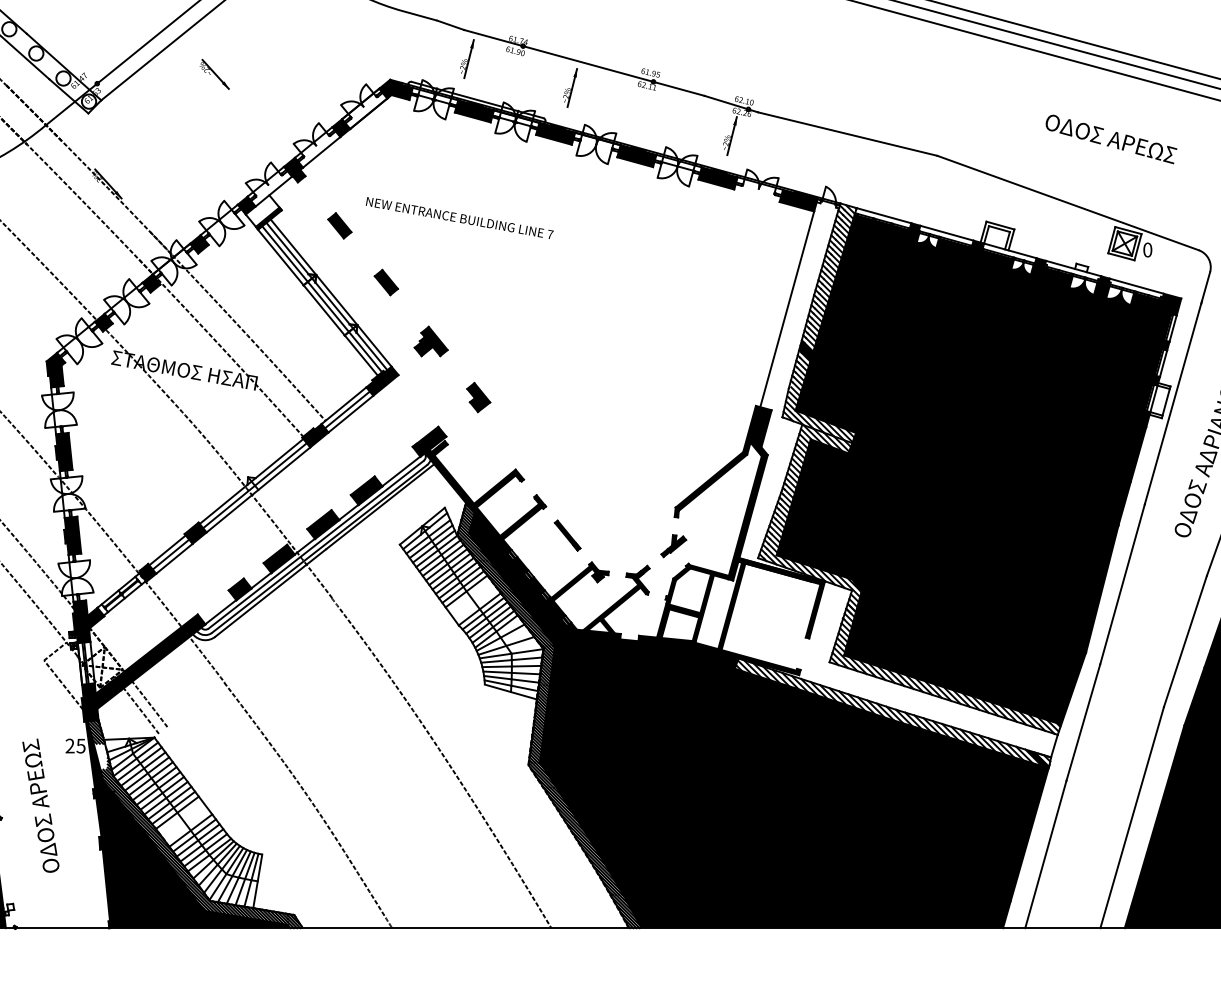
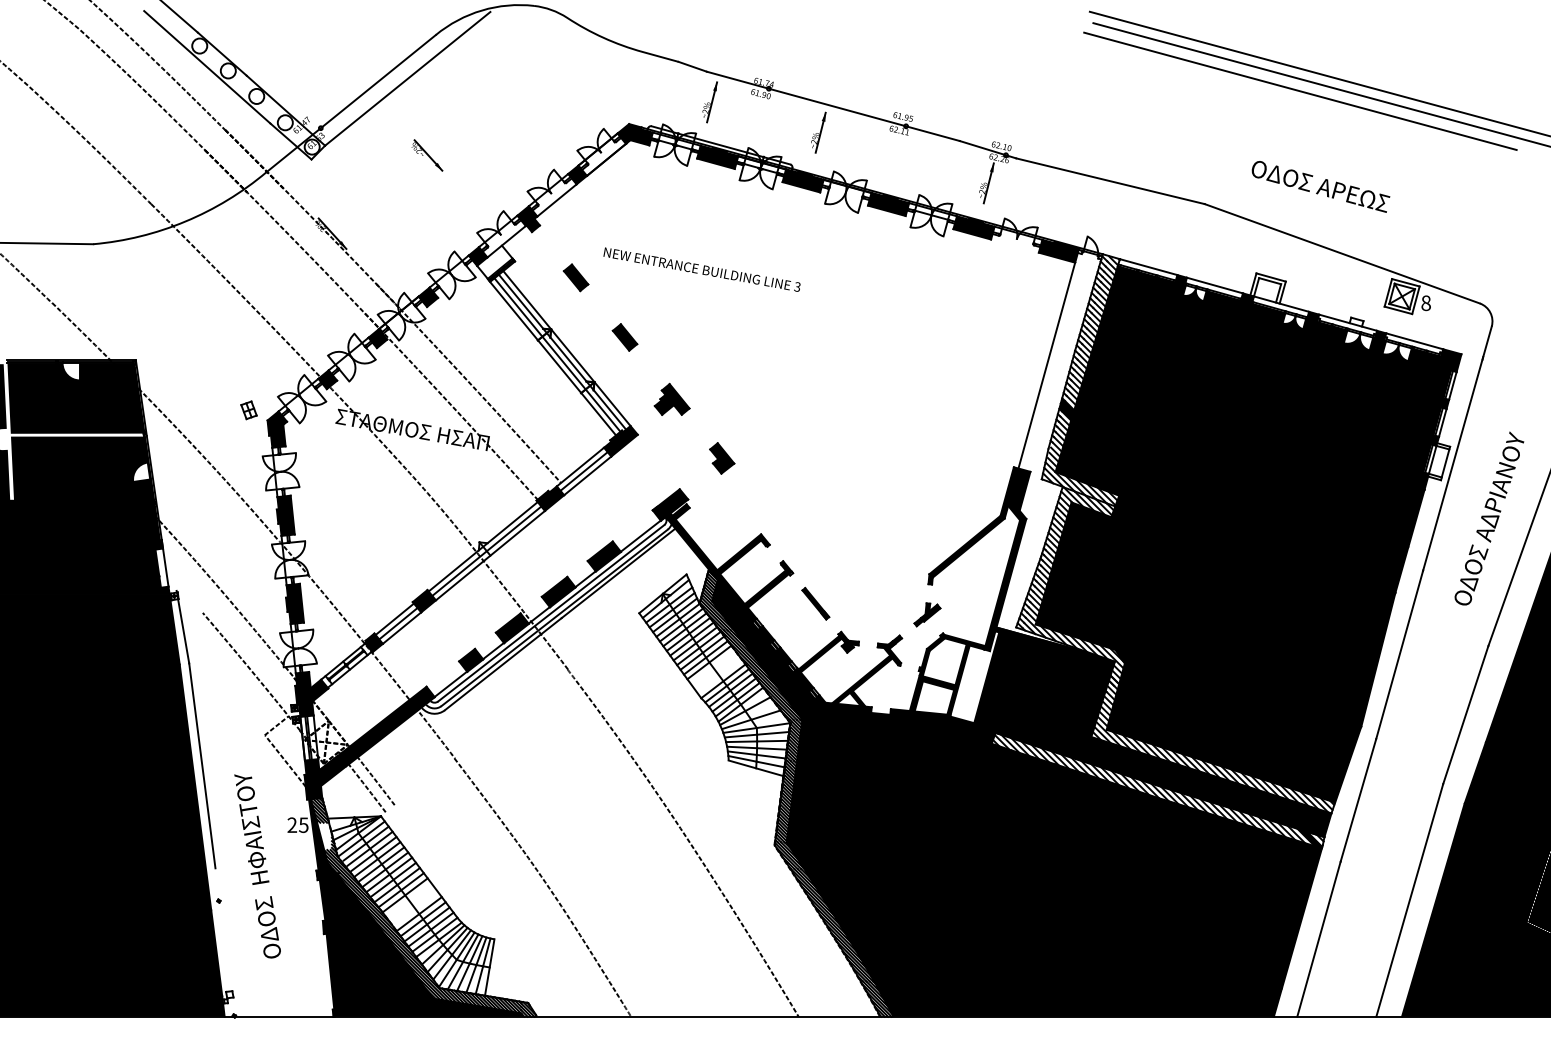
part: (214, 74) -> (427, 155), moved
text: (1111, 139) -> (1320, 186), moved
text: (550, 234) -> (797, 286), 7 -> 3
text: (1147, 250) -> (1425, 303), 0 -> 8
part: (28, 351) -> (248, 410), added
fill: (889, 660) -> (1154, 735), added
text: (32, 752) -> (252, 831), ΟΔΟΣ ΑΡΕΩΣ -> ΟΔΟΣ  ΗΦΑΙΣΤΟΥ

